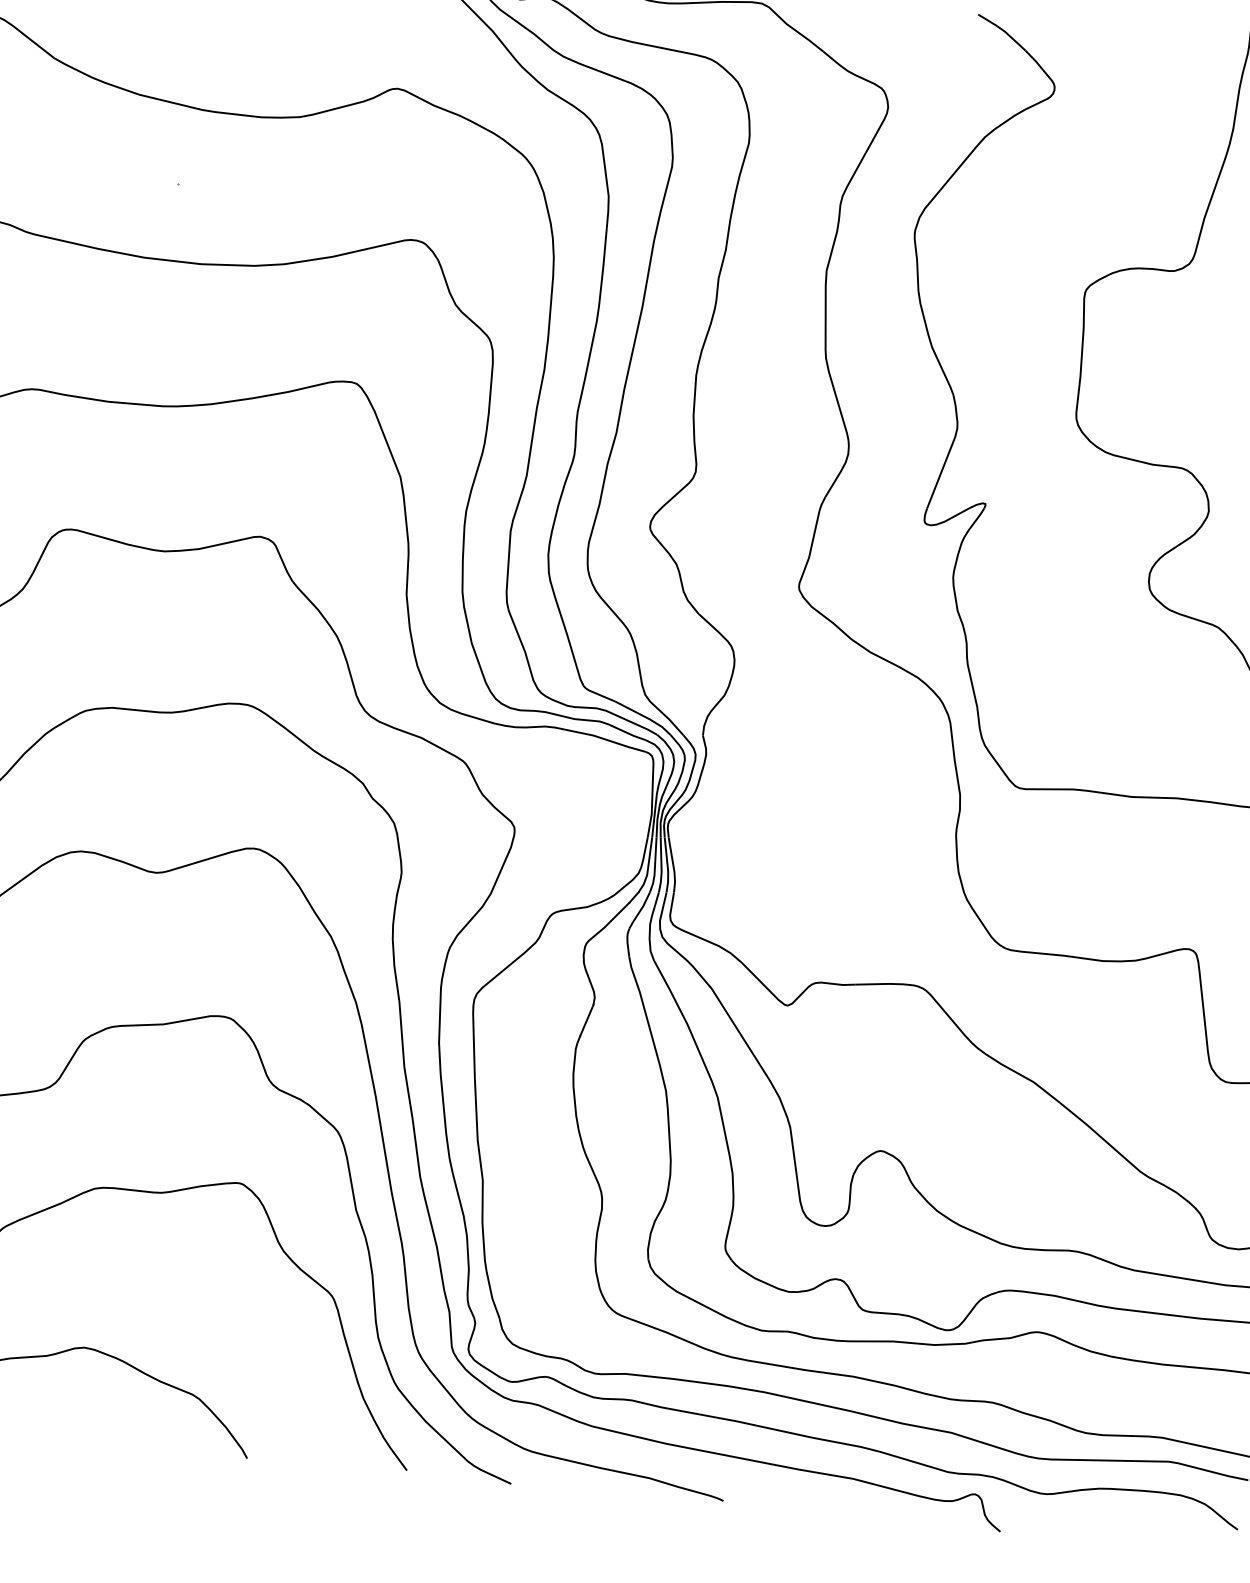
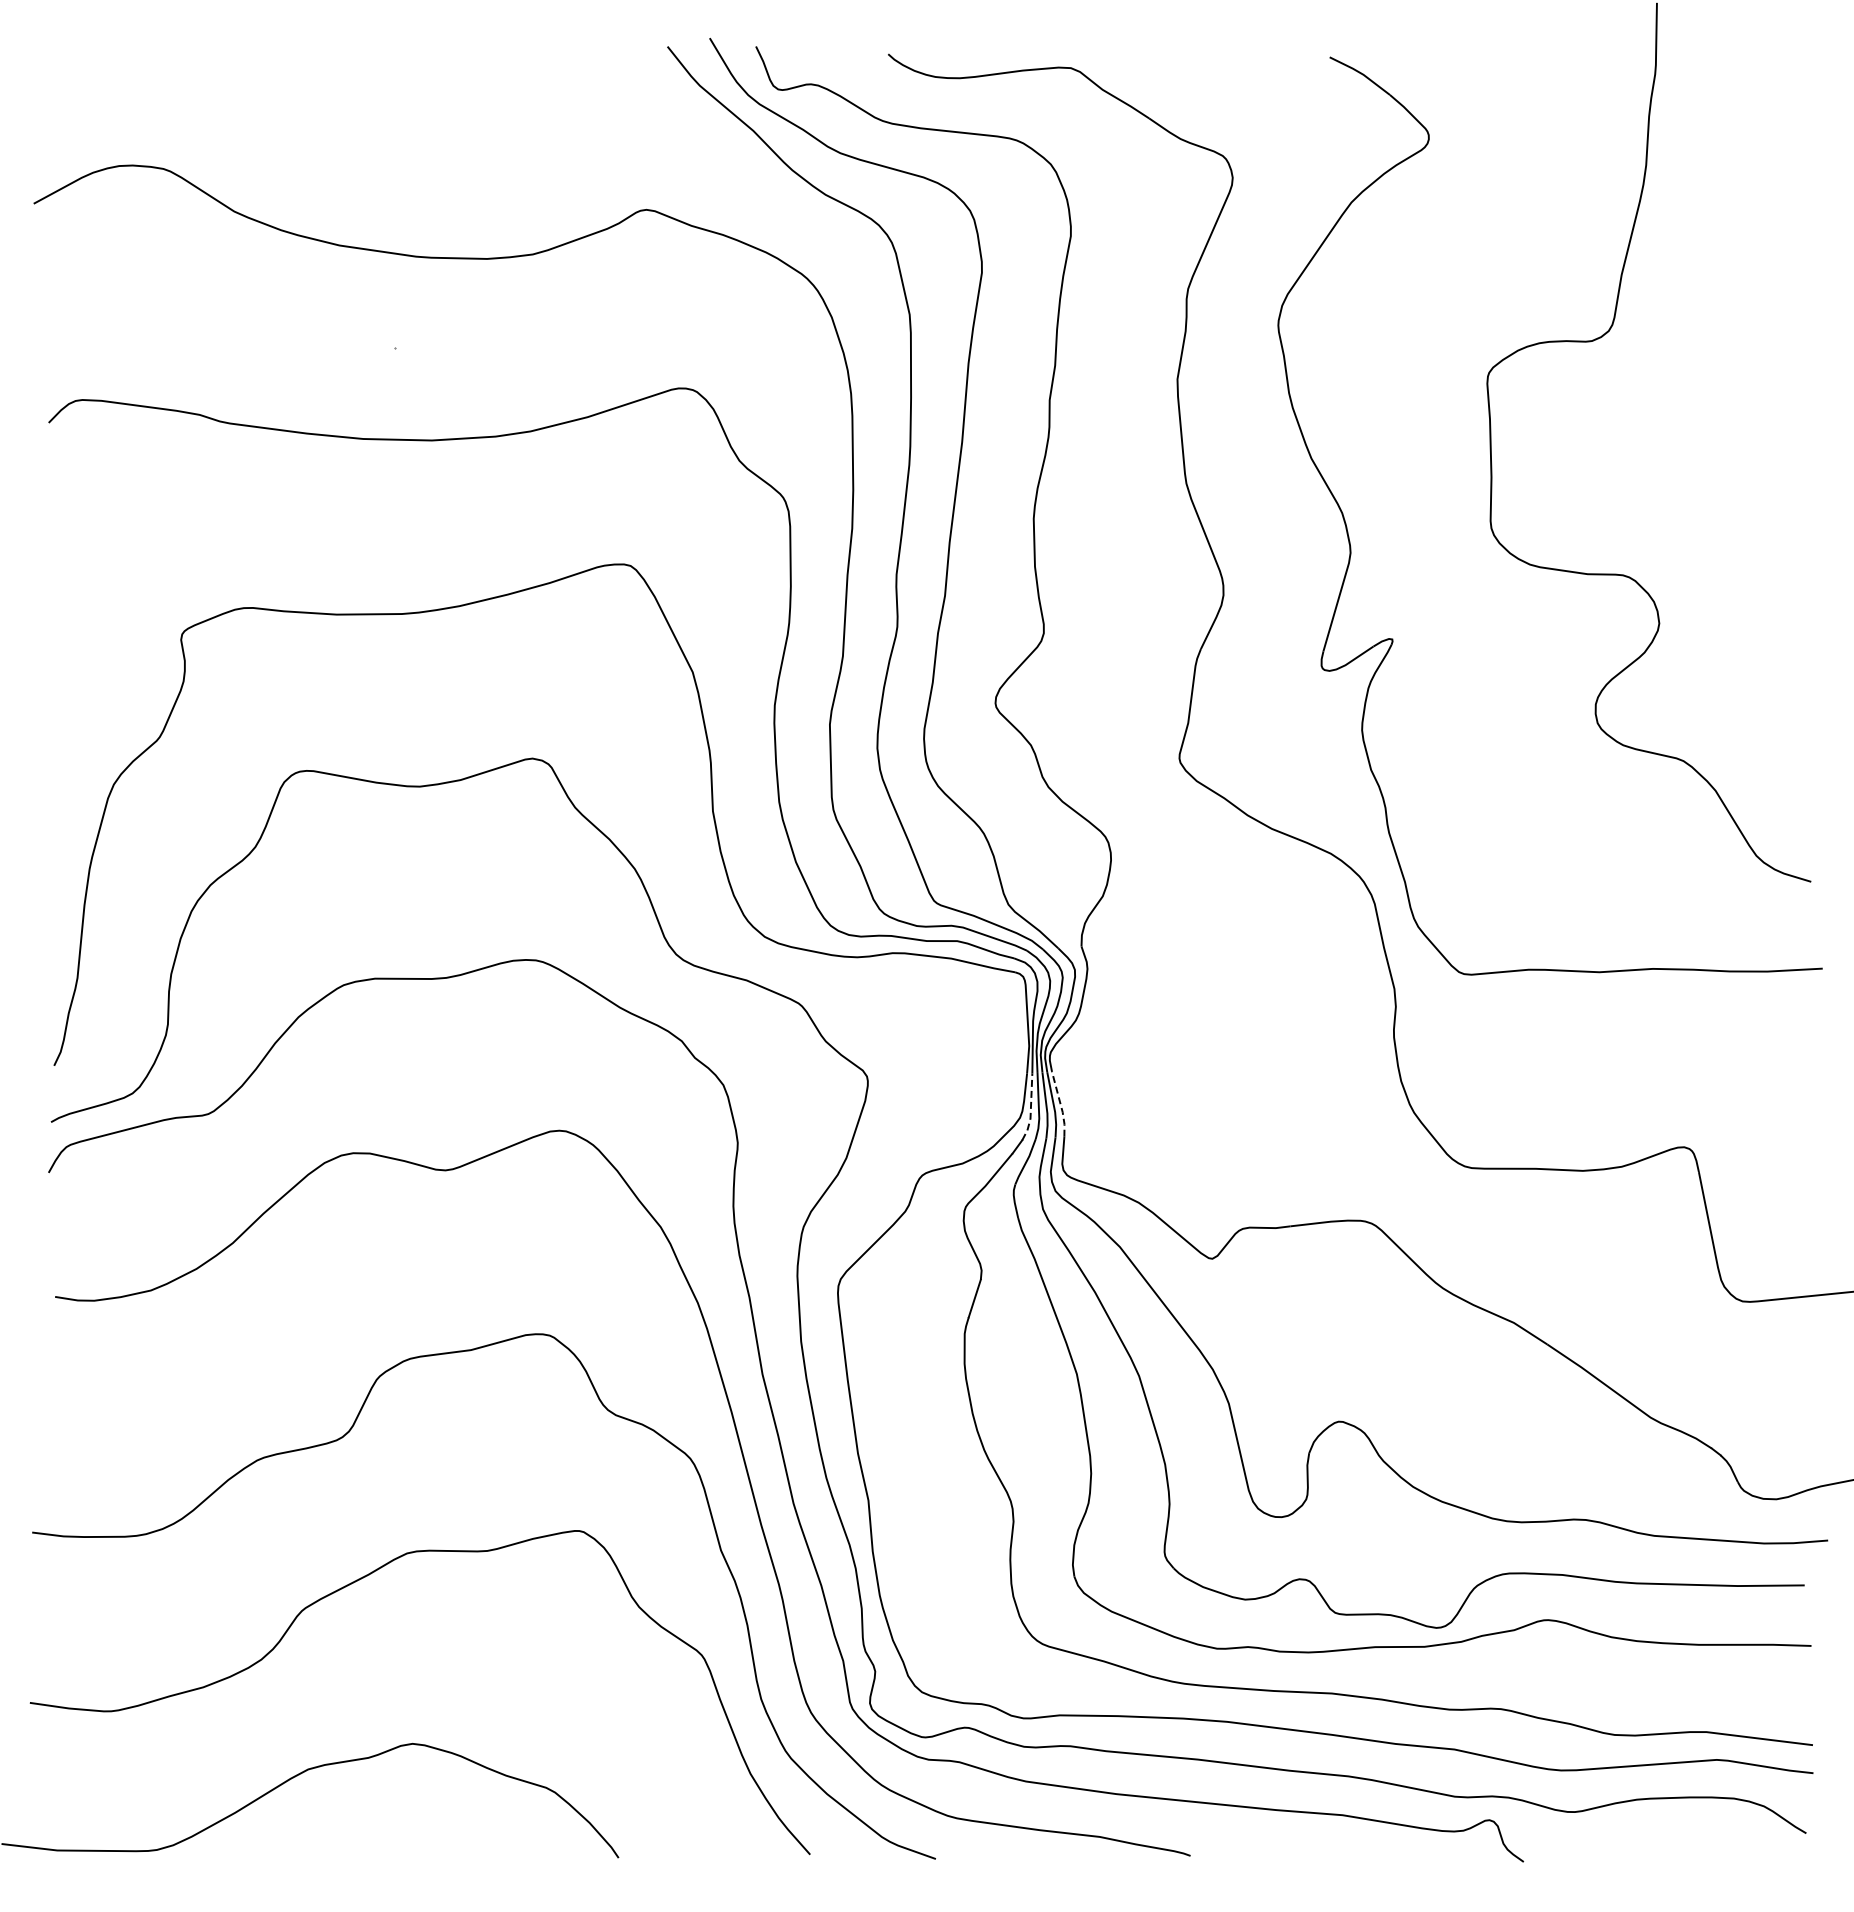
line: (673, 866) -> (1060, 1105), solid -> dashed
line: (647, 867) -> (1030, 1109), solid -> dashed

